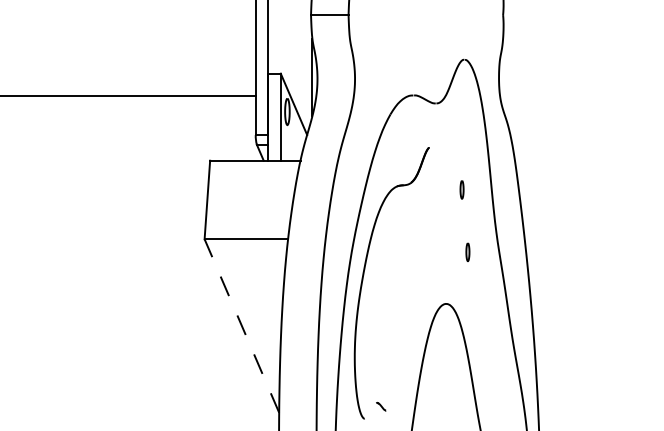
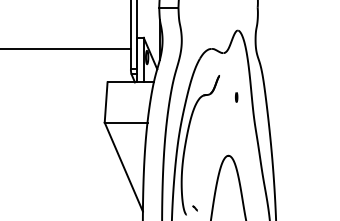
part: (467, 252) -> (239, 129), removed
line: (241, 324) -> (123, 166), dashed -> solid

